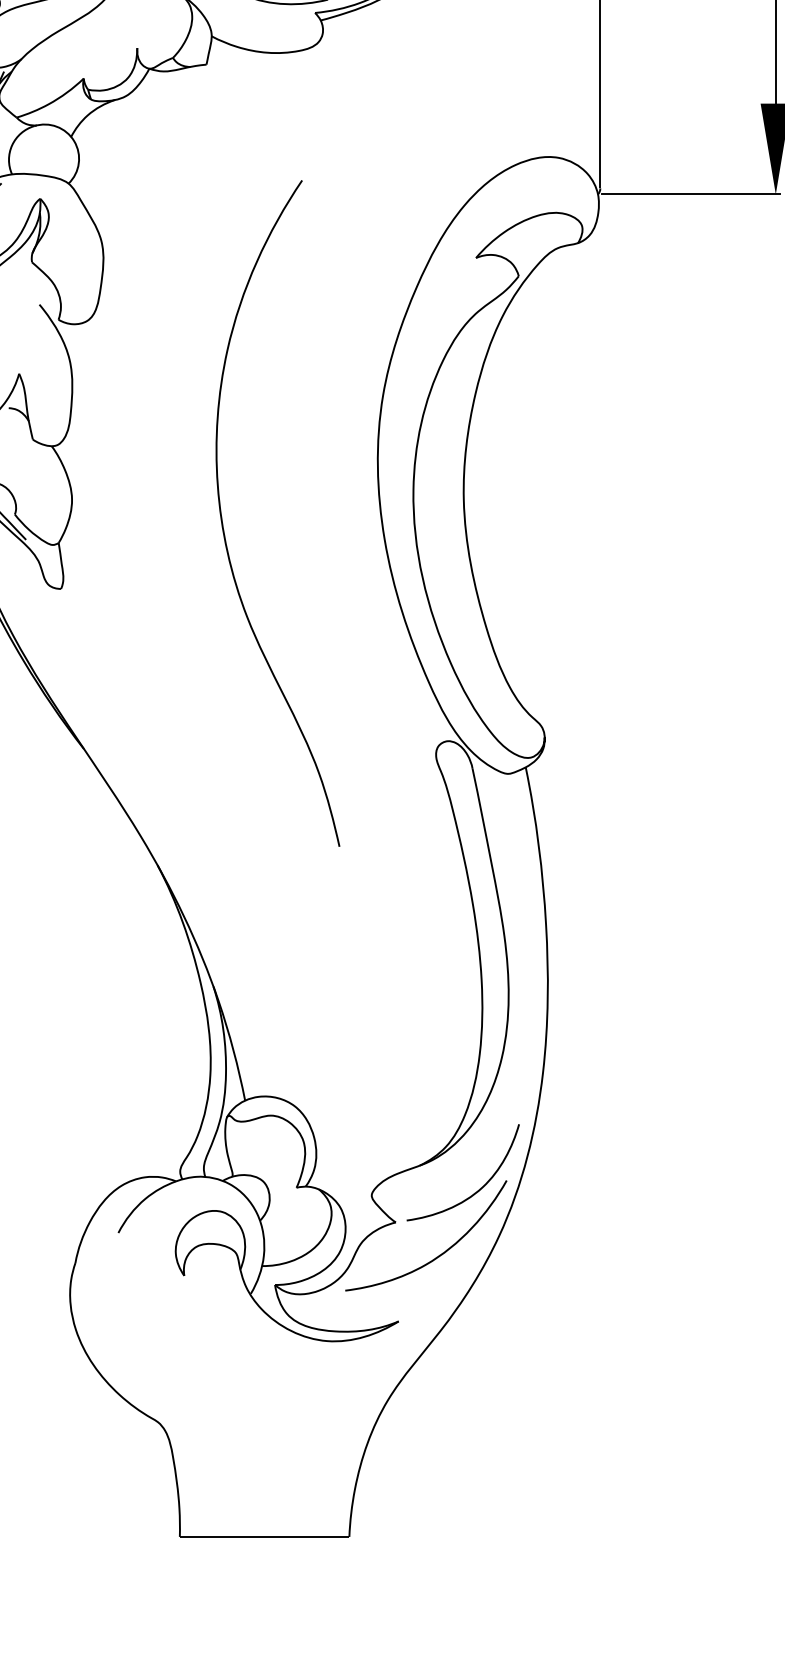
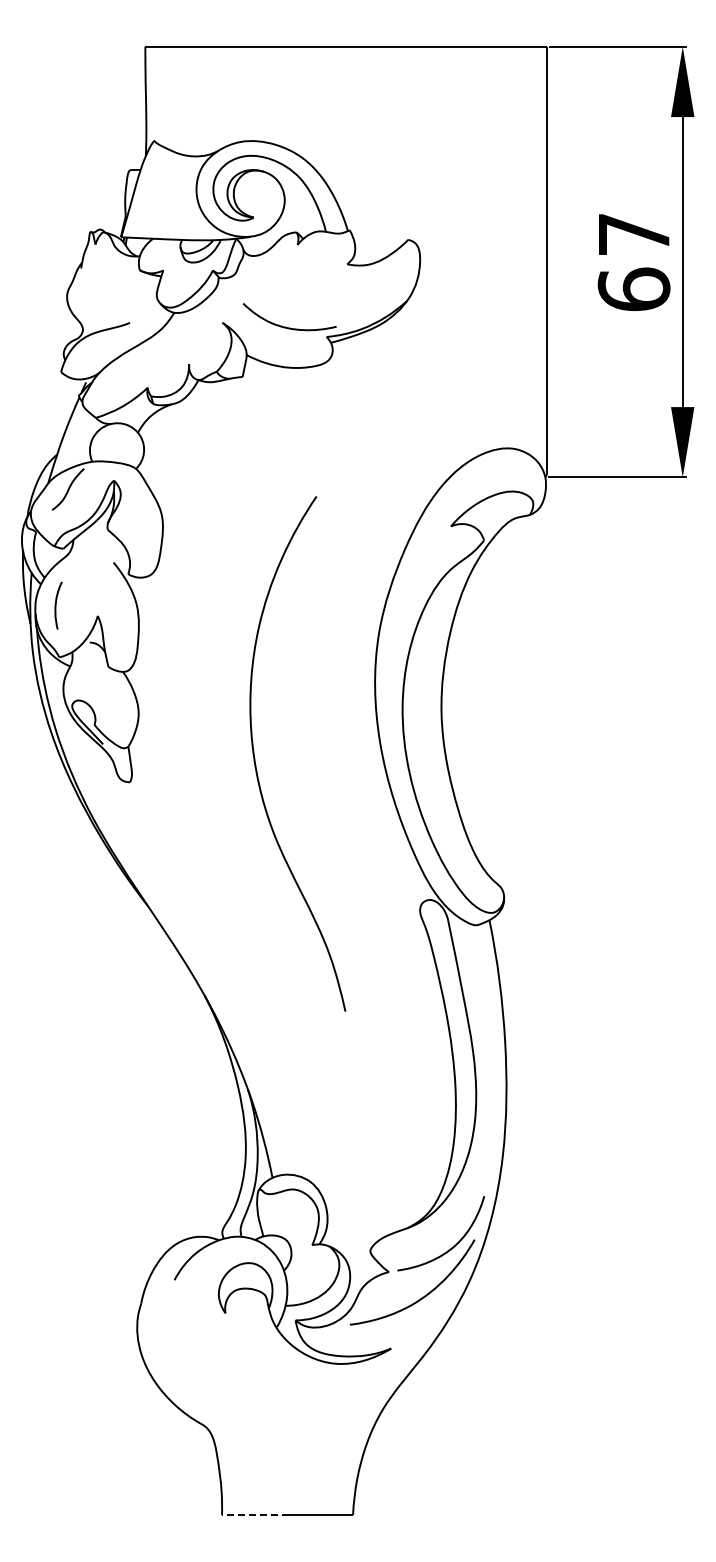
curve: (223, 518) -> (255, 757), moved
line: (221, 1537) -> (254, 1515), solid -> dashed

